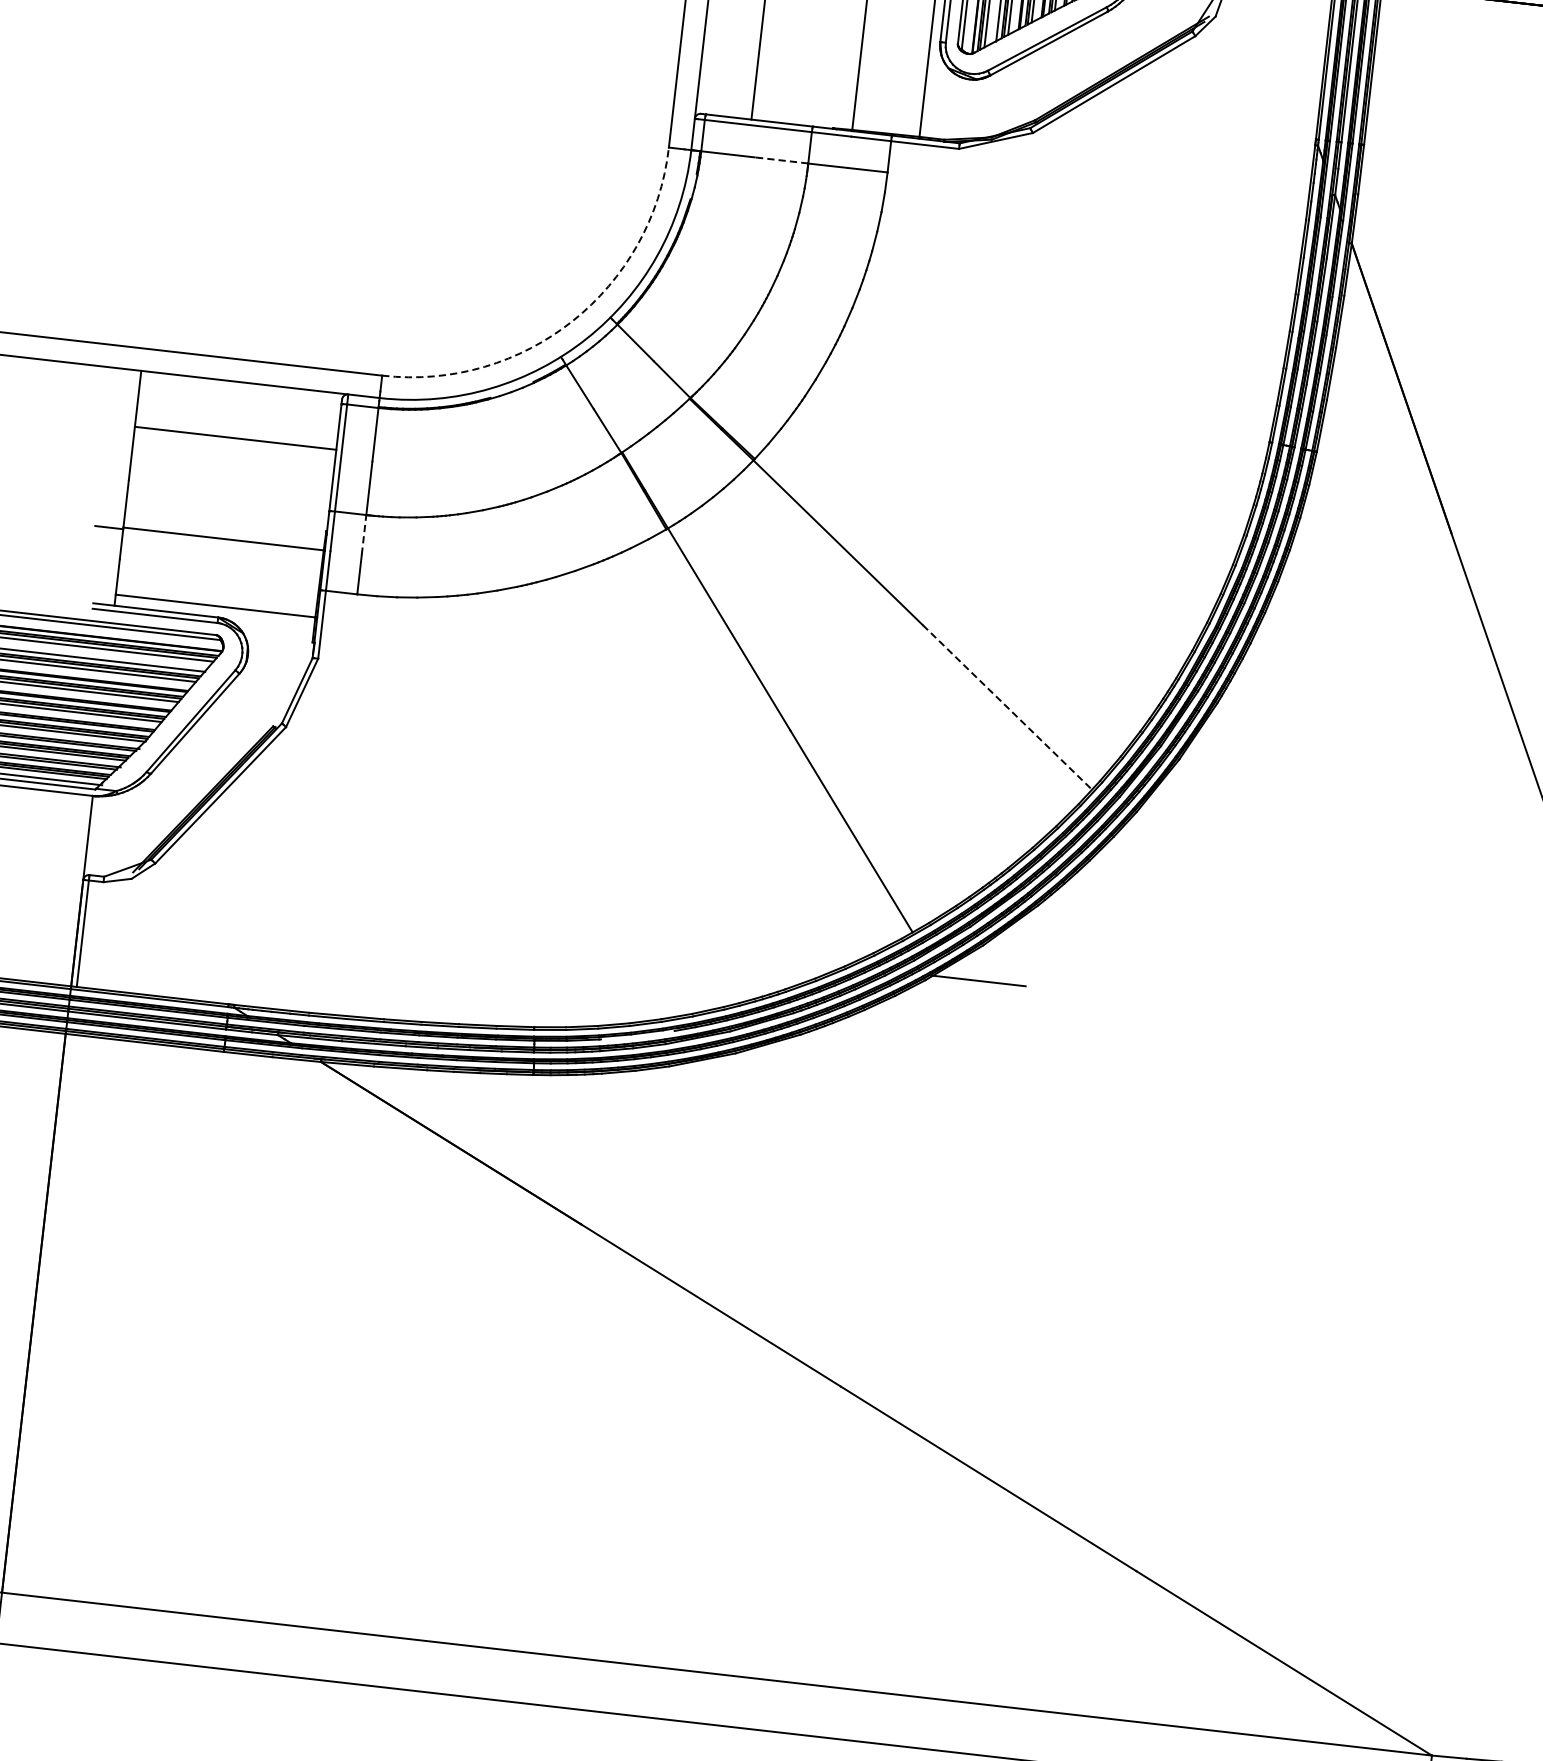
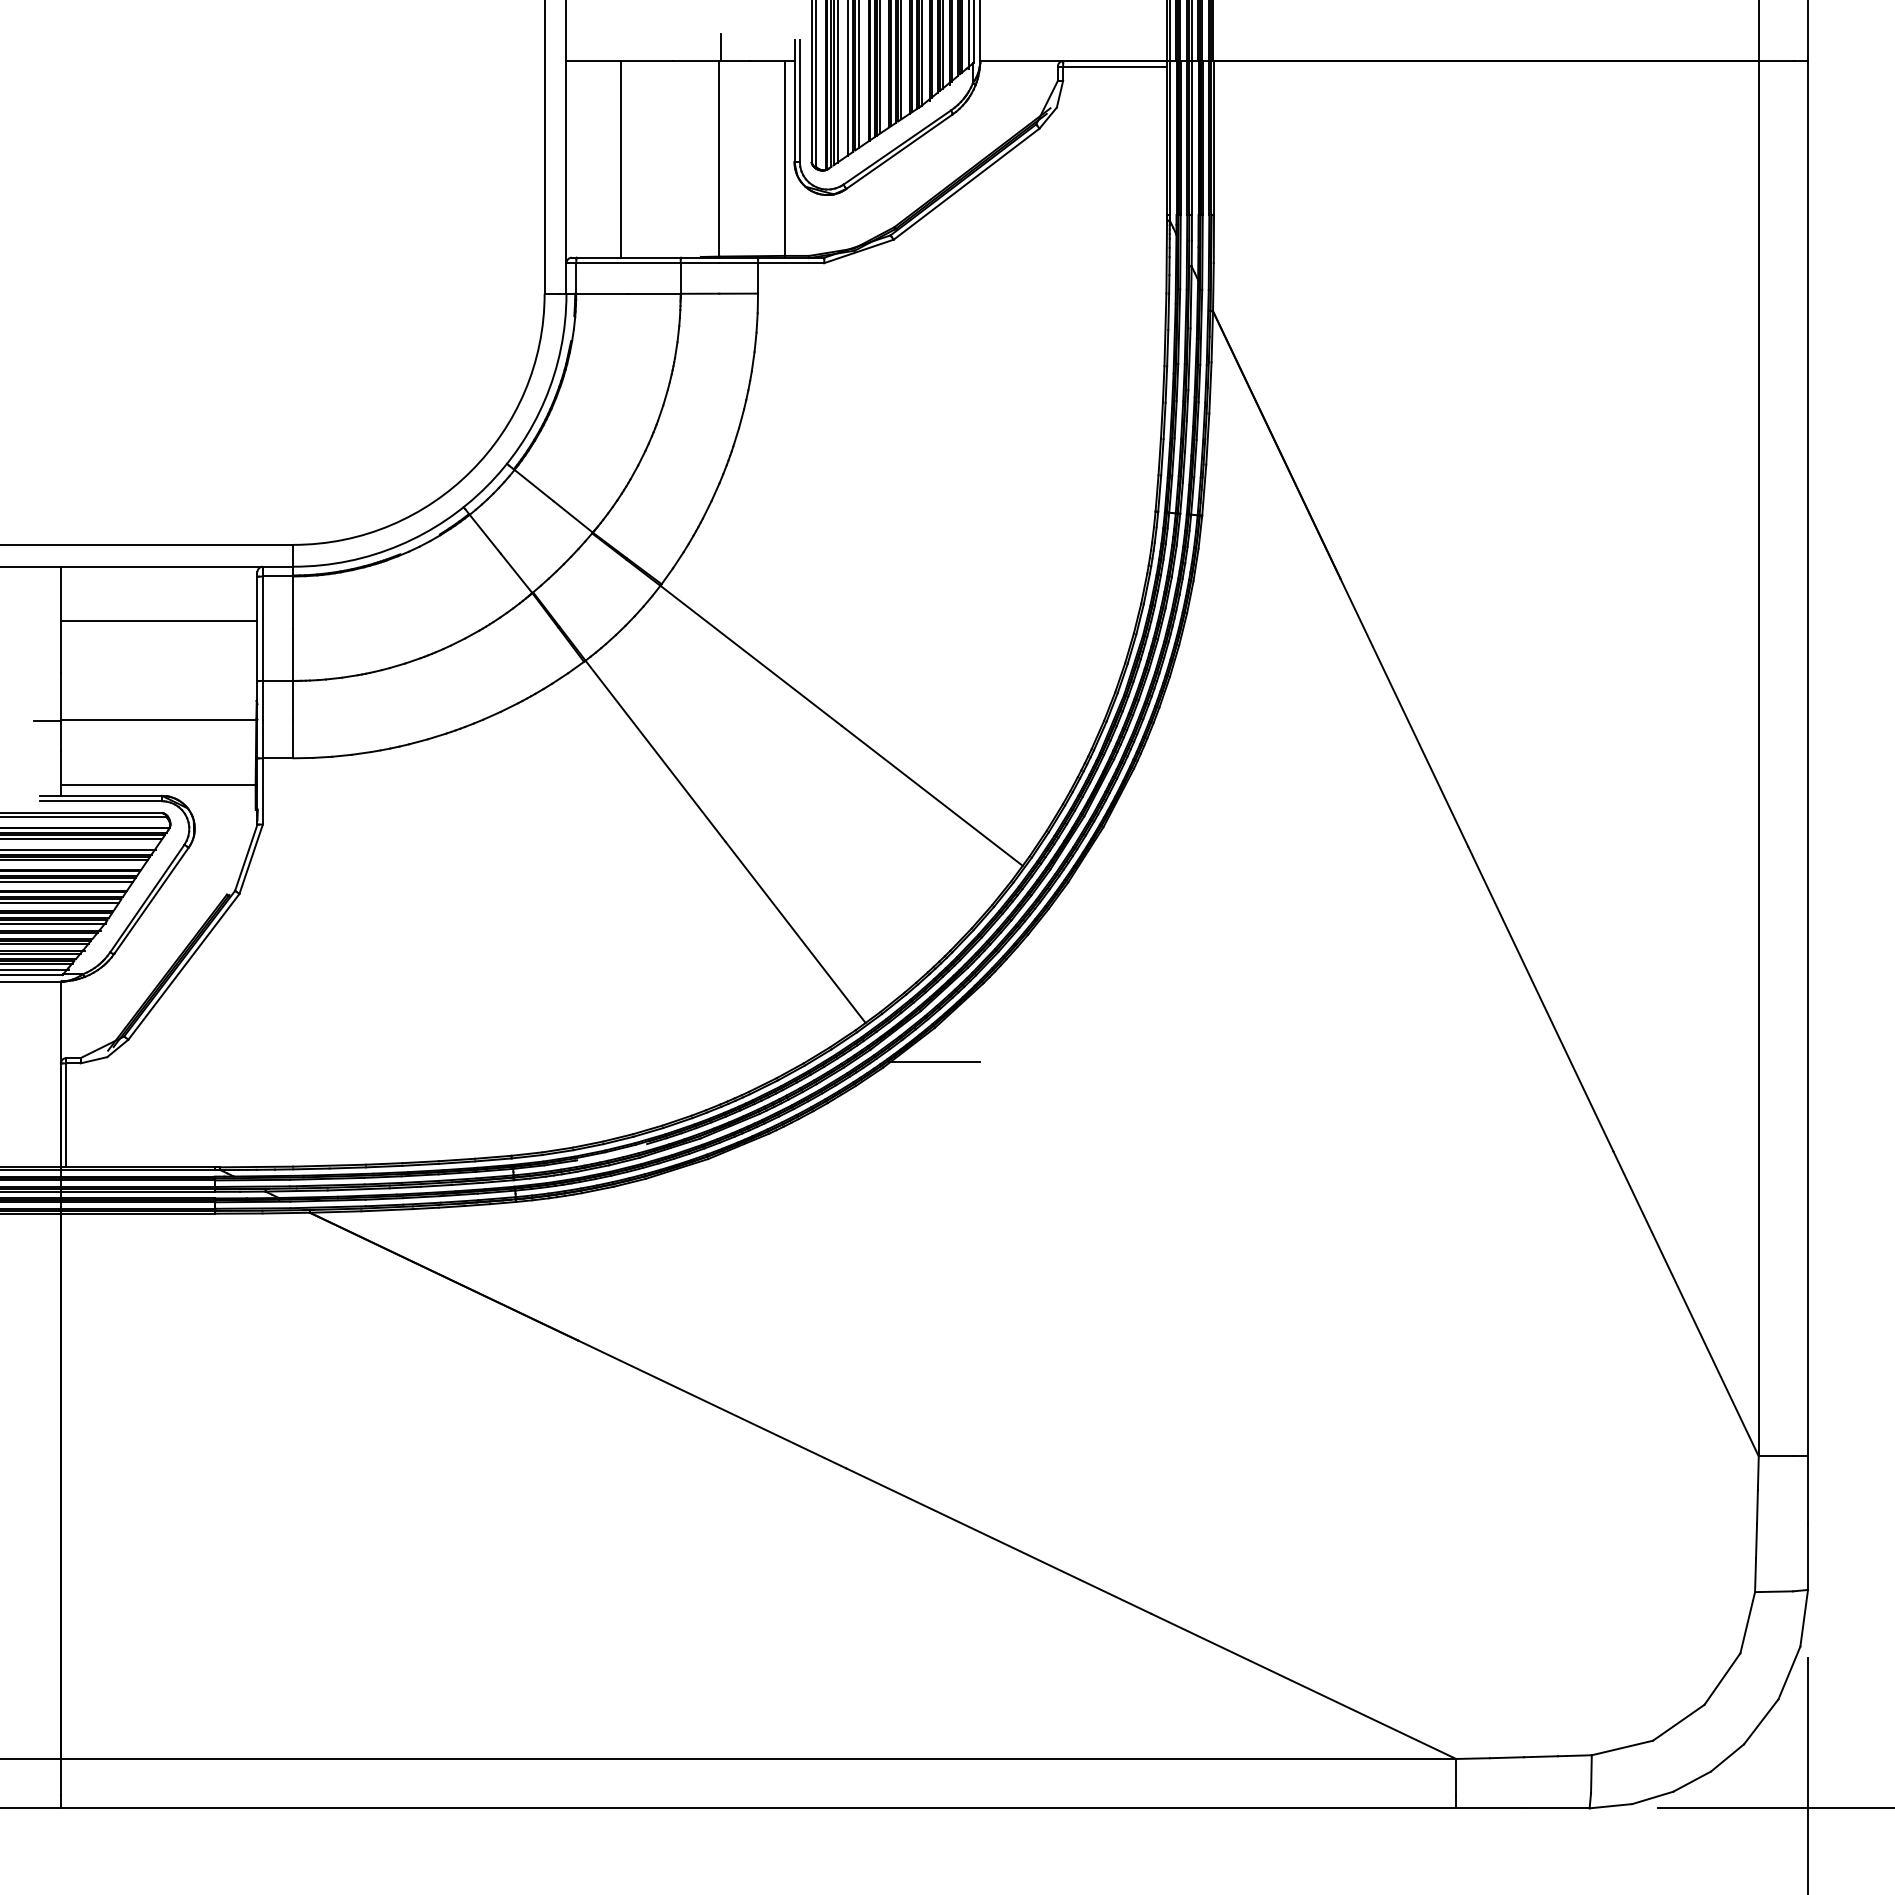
line: (781, 160) -> (654, 293), dashed -> solid
arc: (573, 321) -> (471, 471), dashed -> solid
line: (364, 534) -> (293, 699), dashed -> solid
line: (1007, 707) -> (932, 795), dashed -> solid

